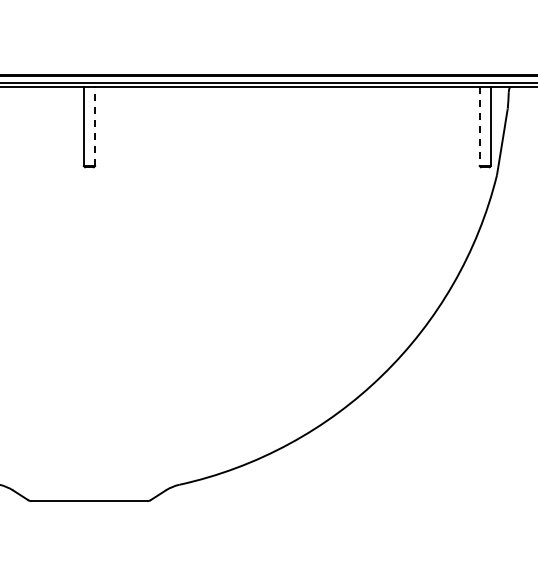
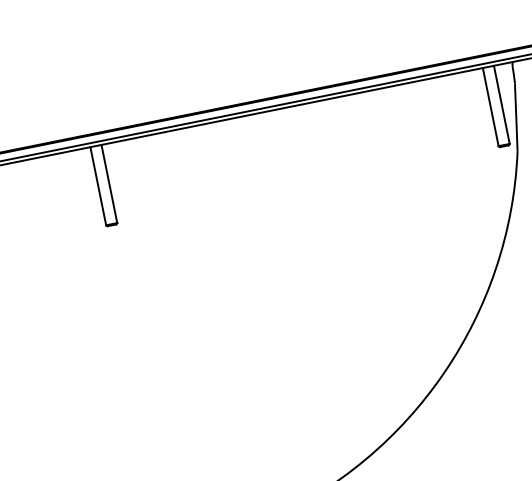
line: (95, 126) -> (109, 183), dashed -> solid
line: (479, 127) -> (490, 107), dashed -> solid

